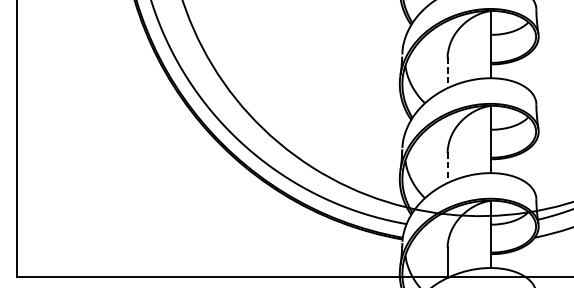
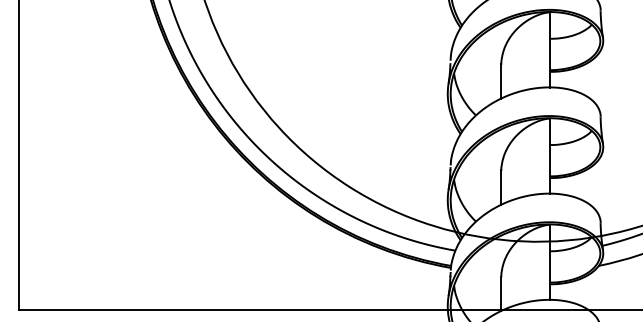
line: (447, 72) -> (501, 81), dashed -> solid
line: (447, 168) -> (501, 188), dashed -> solid

